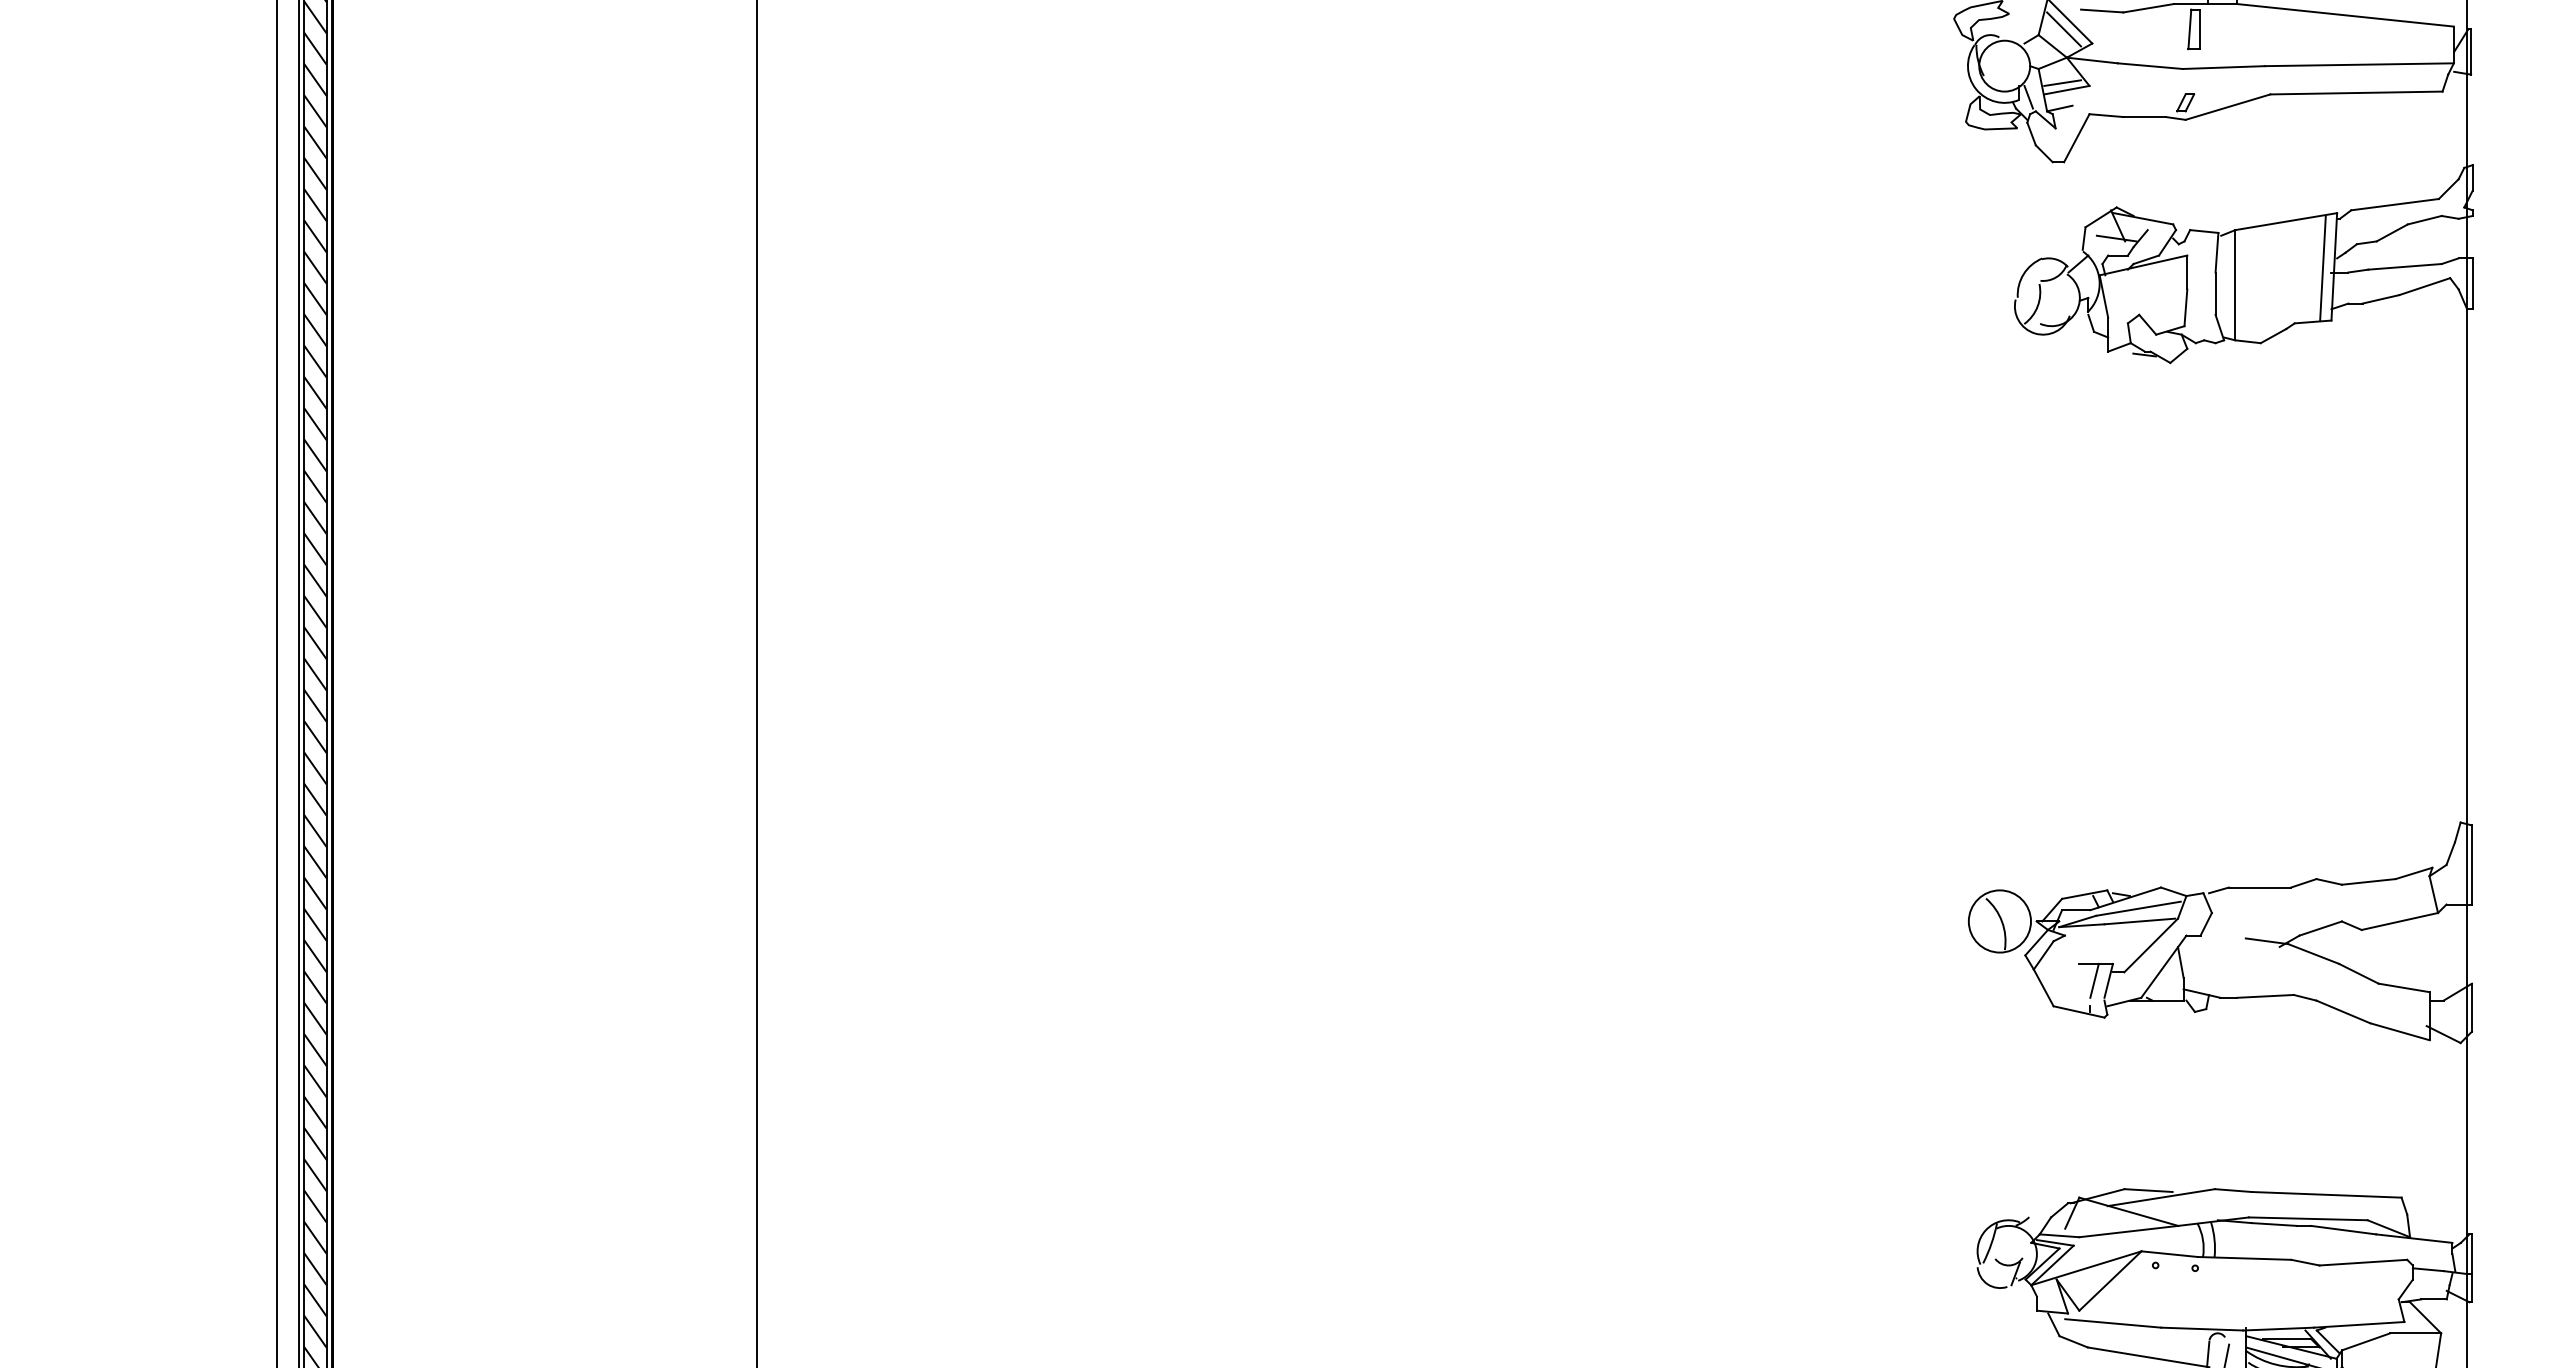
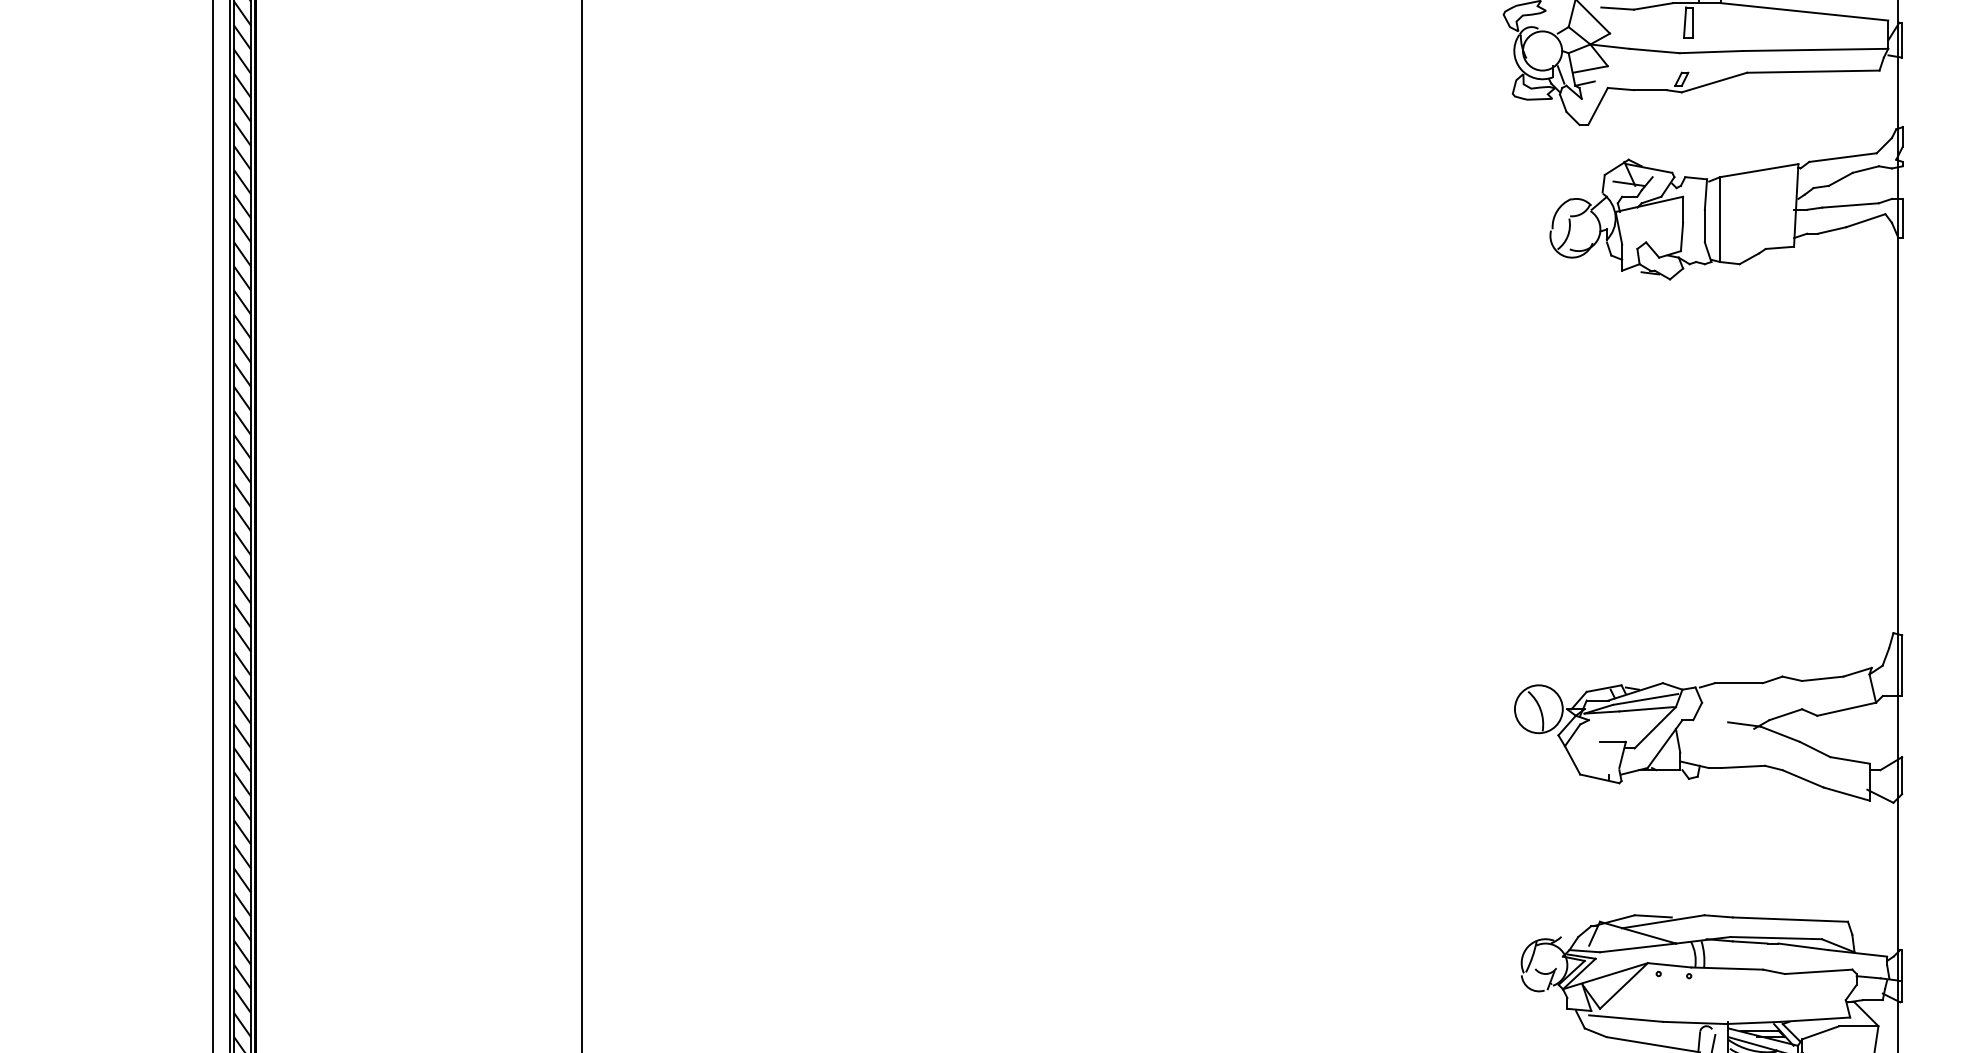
line: (2064, 29) -> (1588, 22), removed
line: (2062, 82) -> (1587, 63), removed
line: (2322, 267) -> (1787, 205), removed
line: (2094, 980) -> (1611, 754), removed

